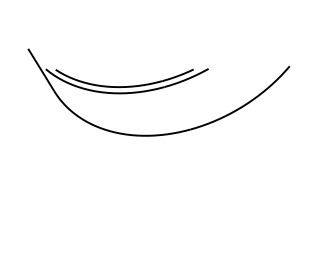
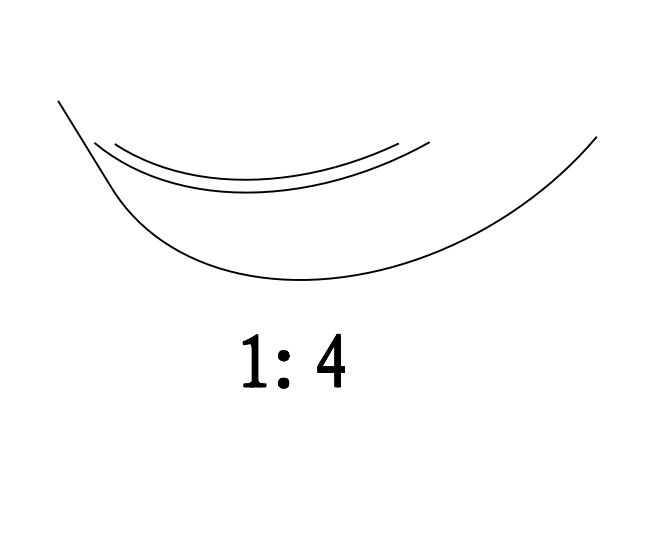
part: (142, 174) -> (293, 359), added

